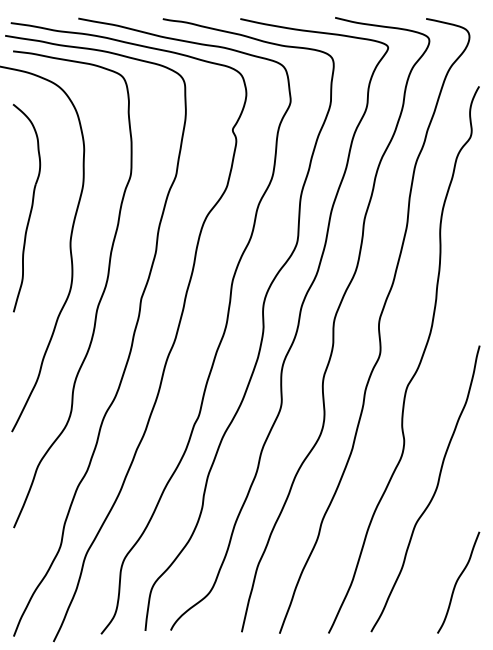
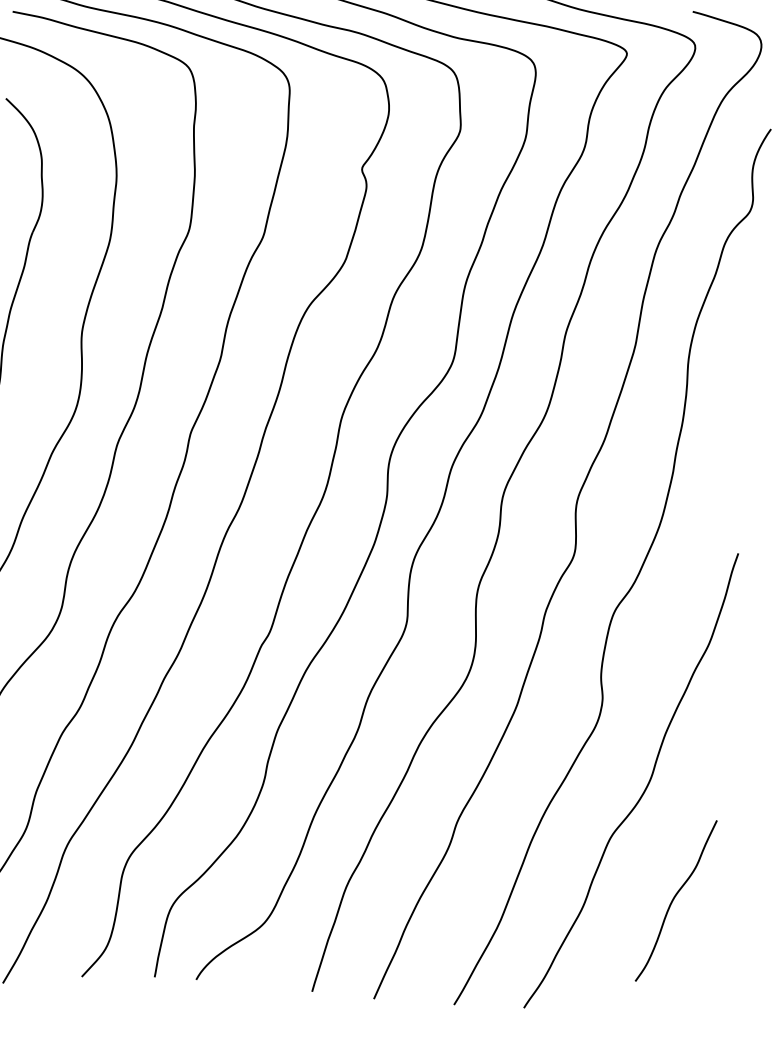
curve: (457, 582) -> (674, 900), moved

